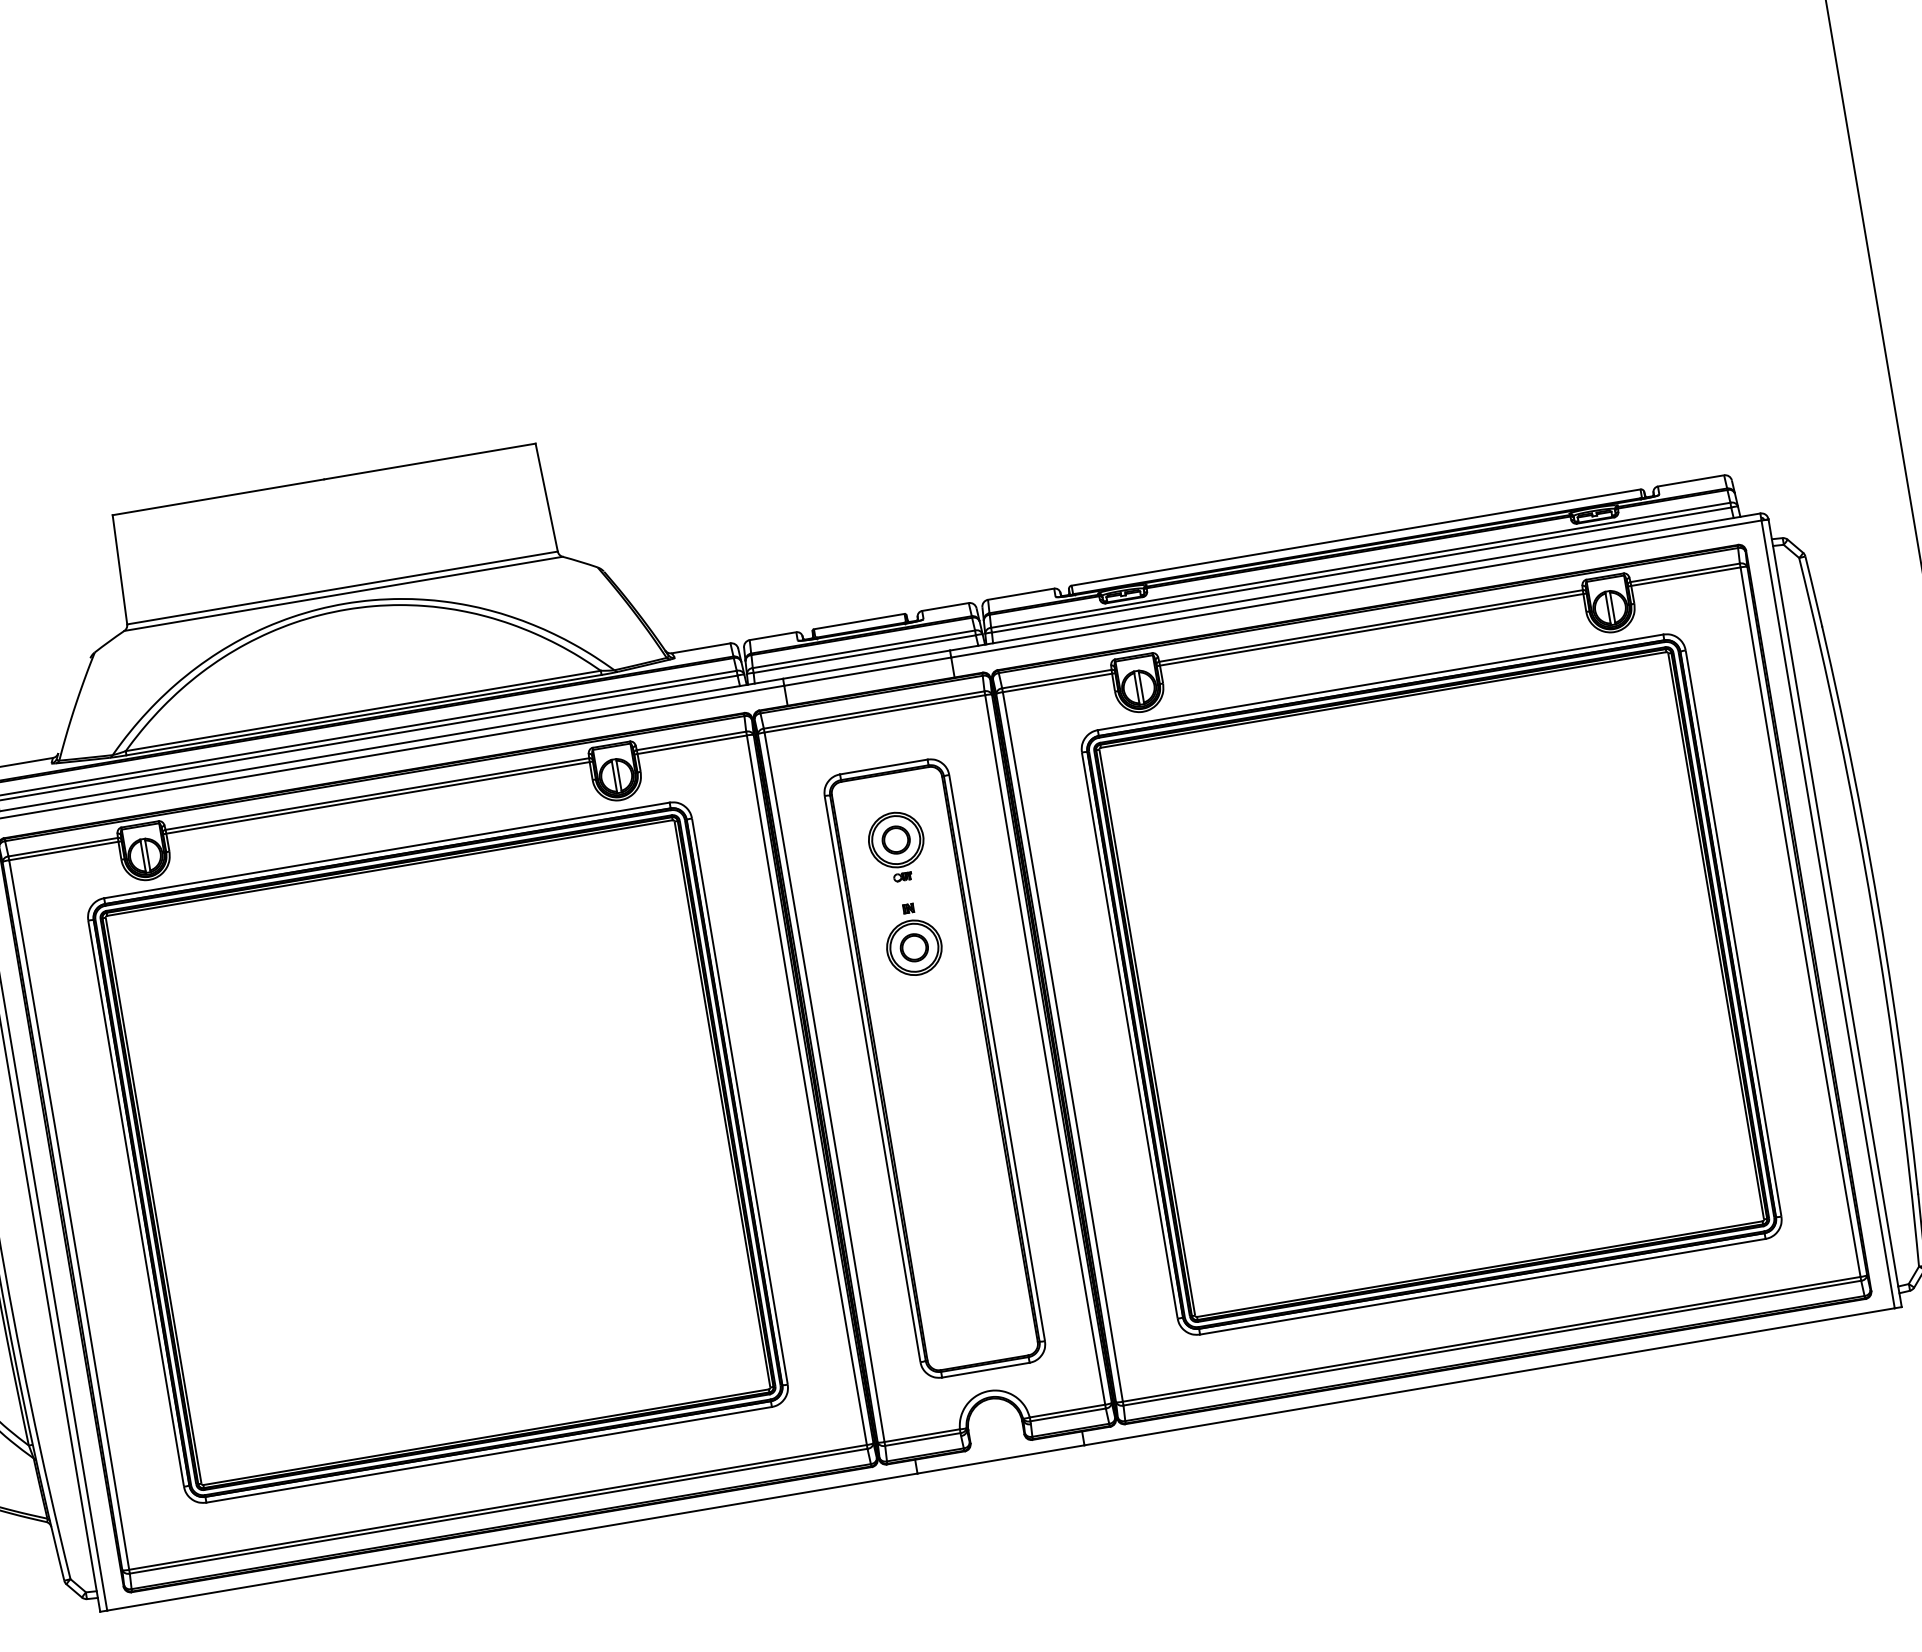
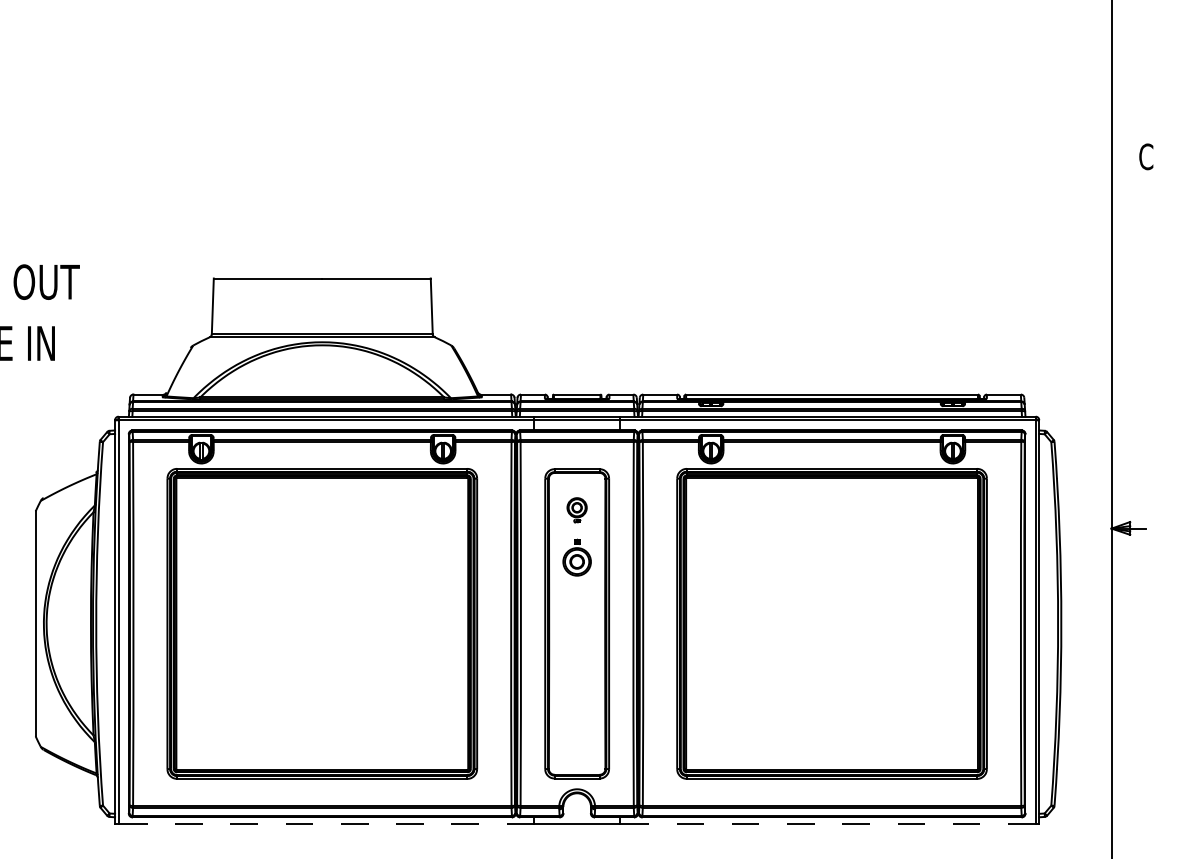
part: (896, 847) -> (576, 510), size x0.7
line: (1488, 1377) -> (827, 824), solid -> dashed
line: (512, 1542) -> (326, 824), solid -> dashed

